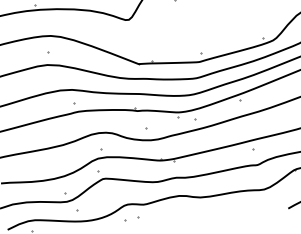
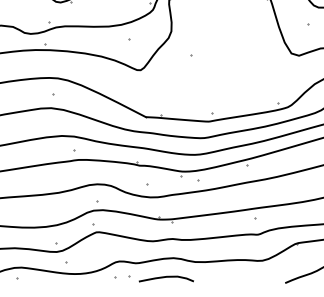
curve: (173, 215) -> (165, 277), added

